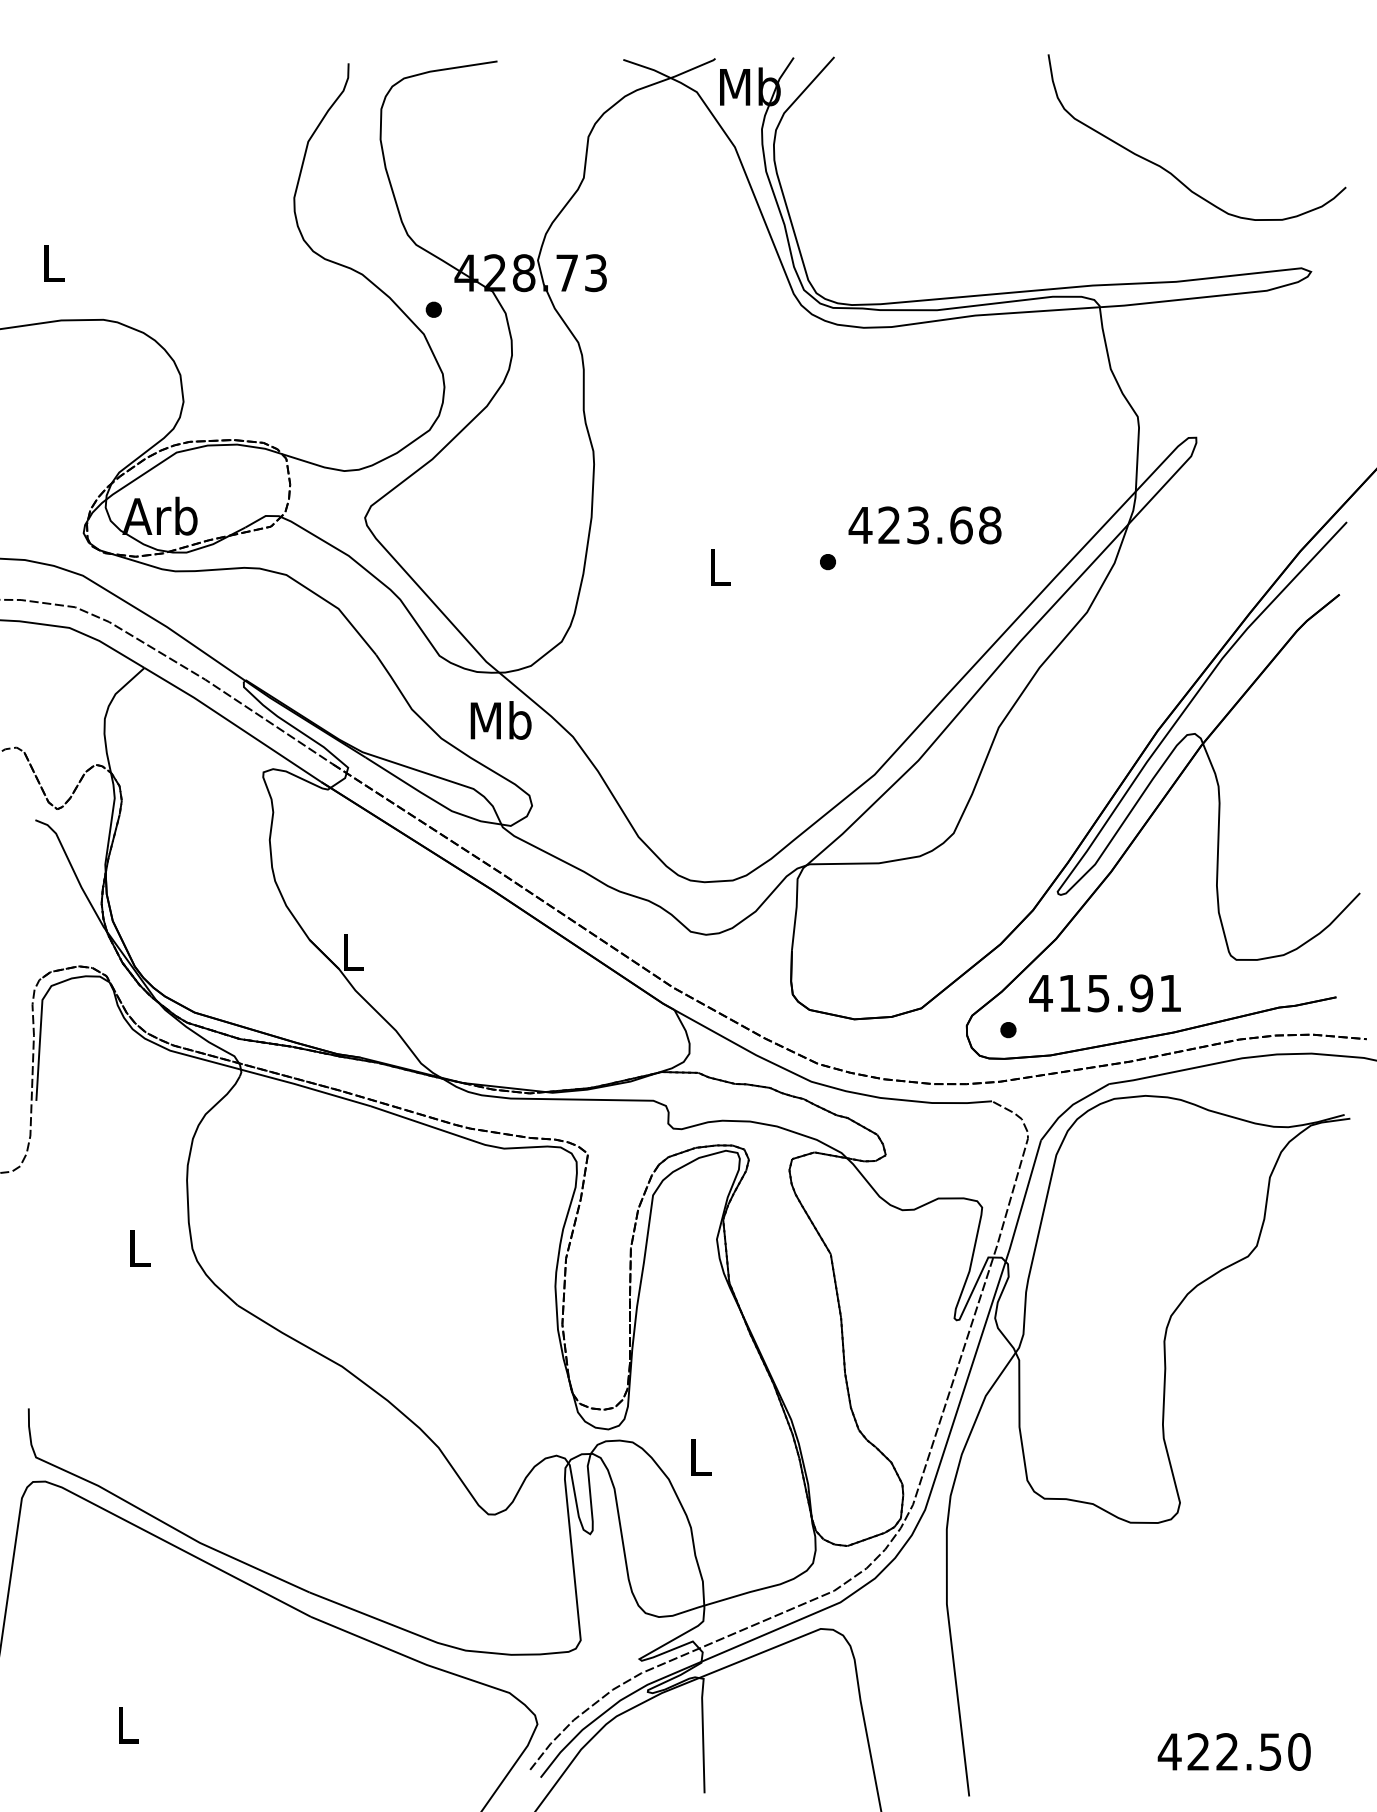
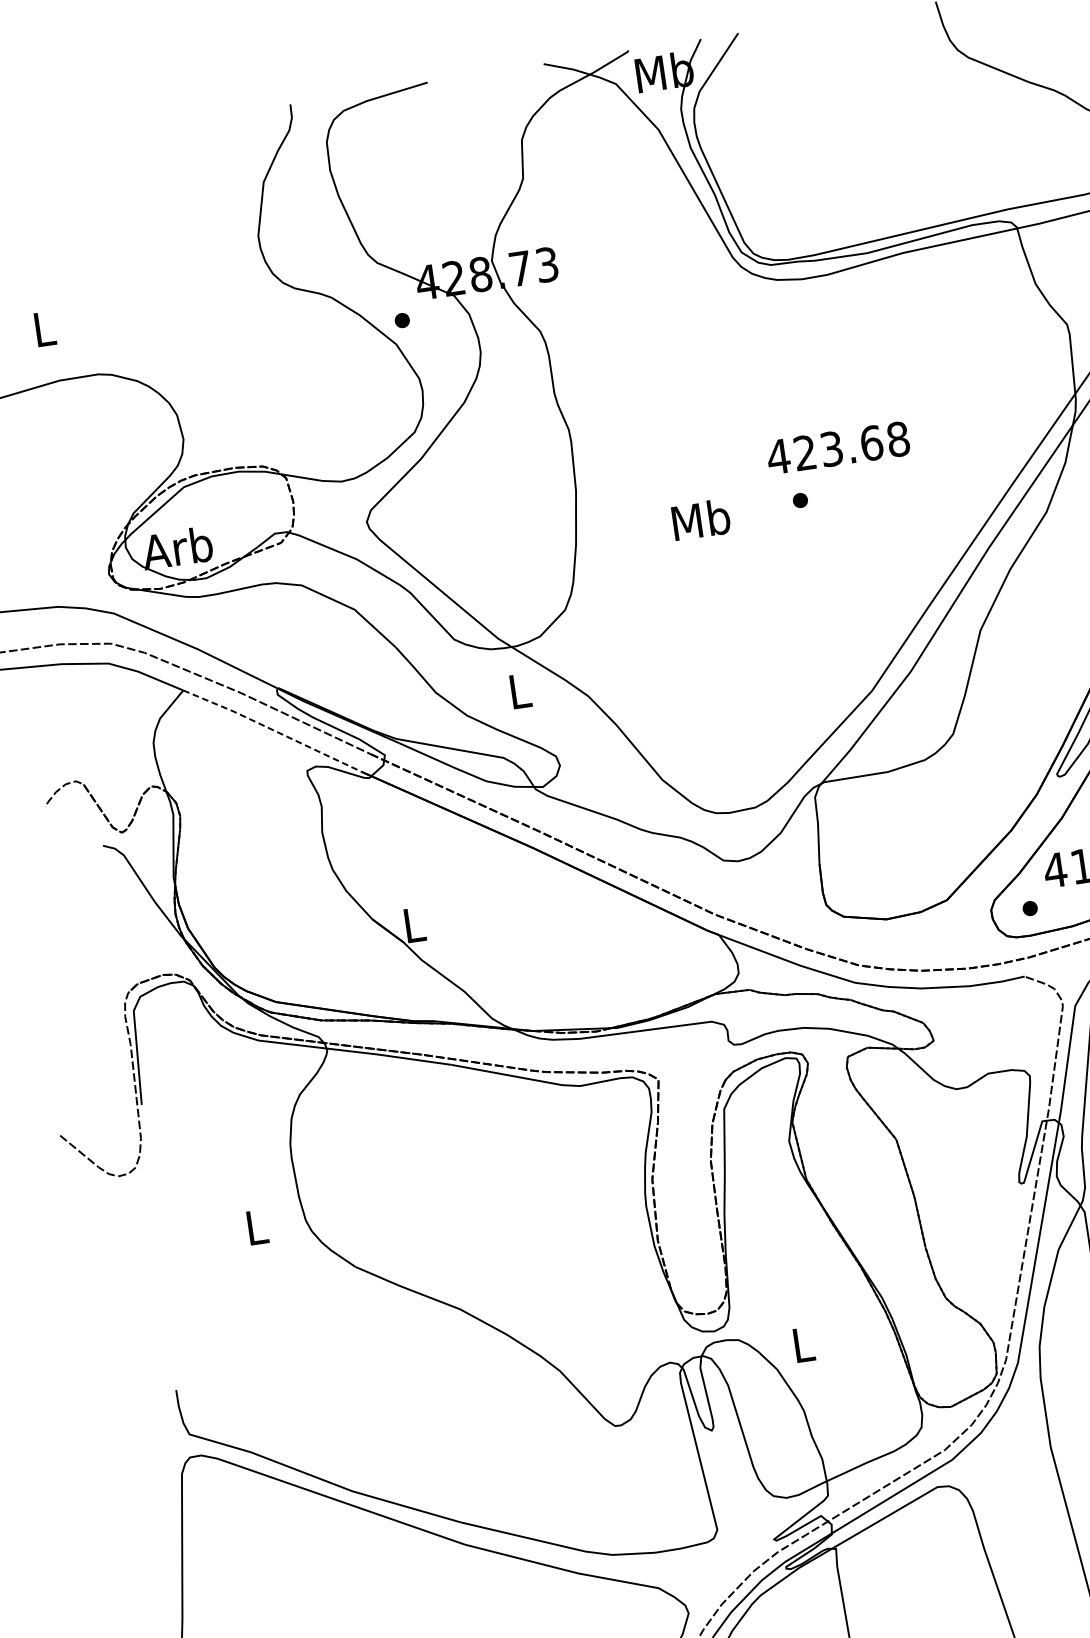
text: (924, 525) -> (837, 448), moved
text: (719, 566) -> (700, 519), L -> Mb
text: (500, 720) -> (519, 691), Mb -> L
line: (233, 723) -> (273, 729), solid -> dashed

